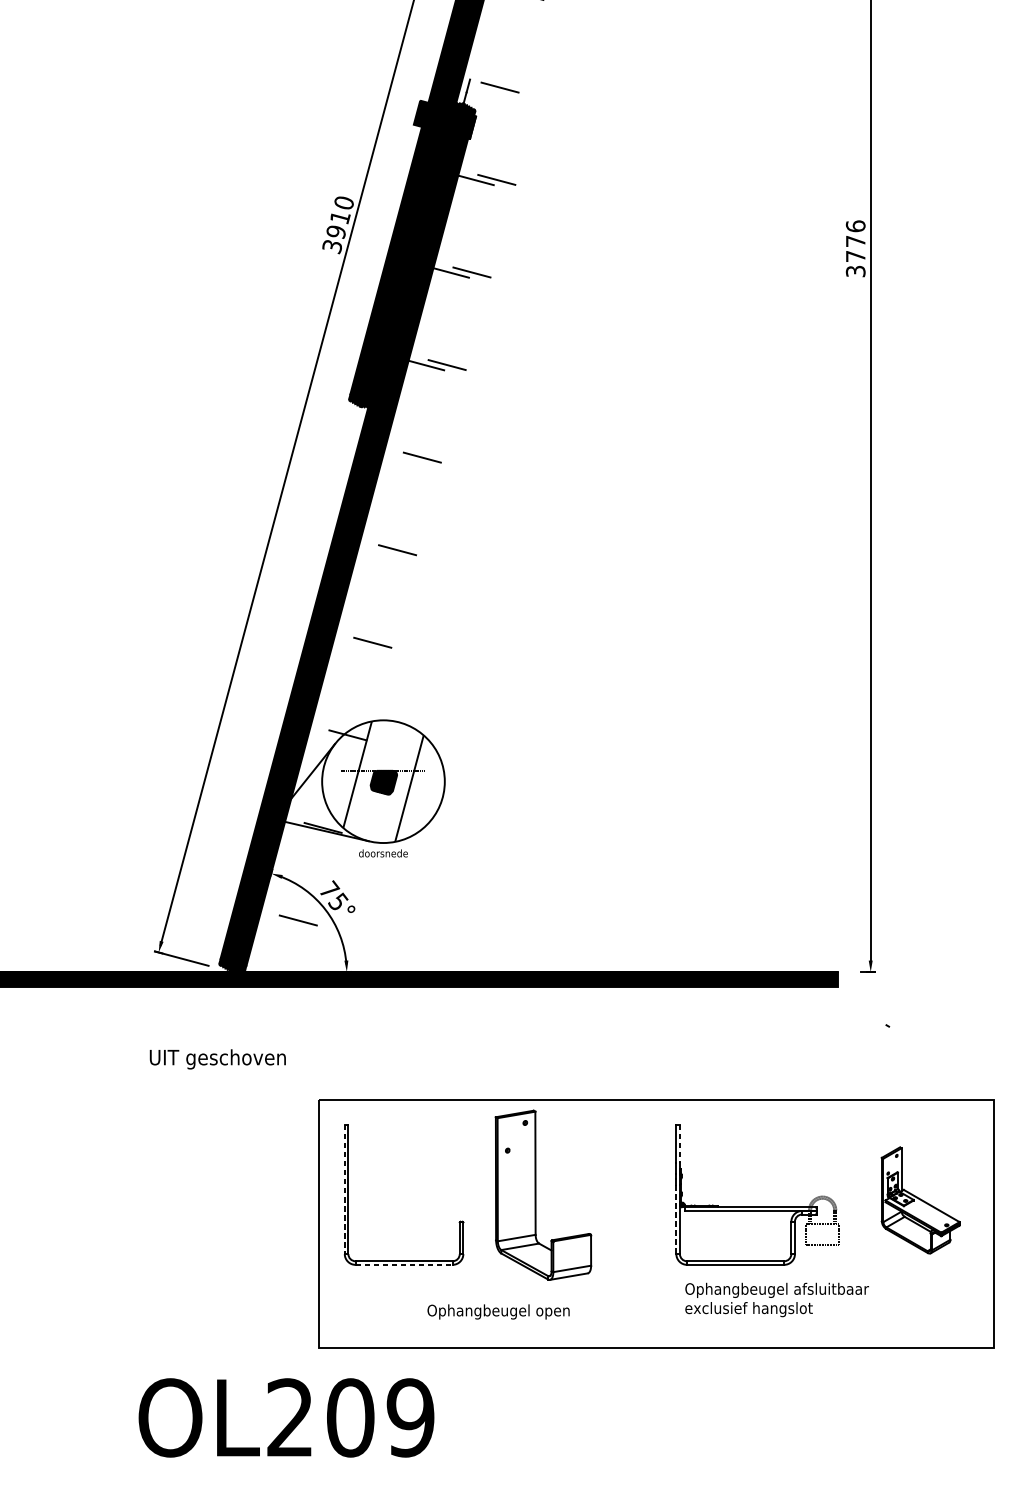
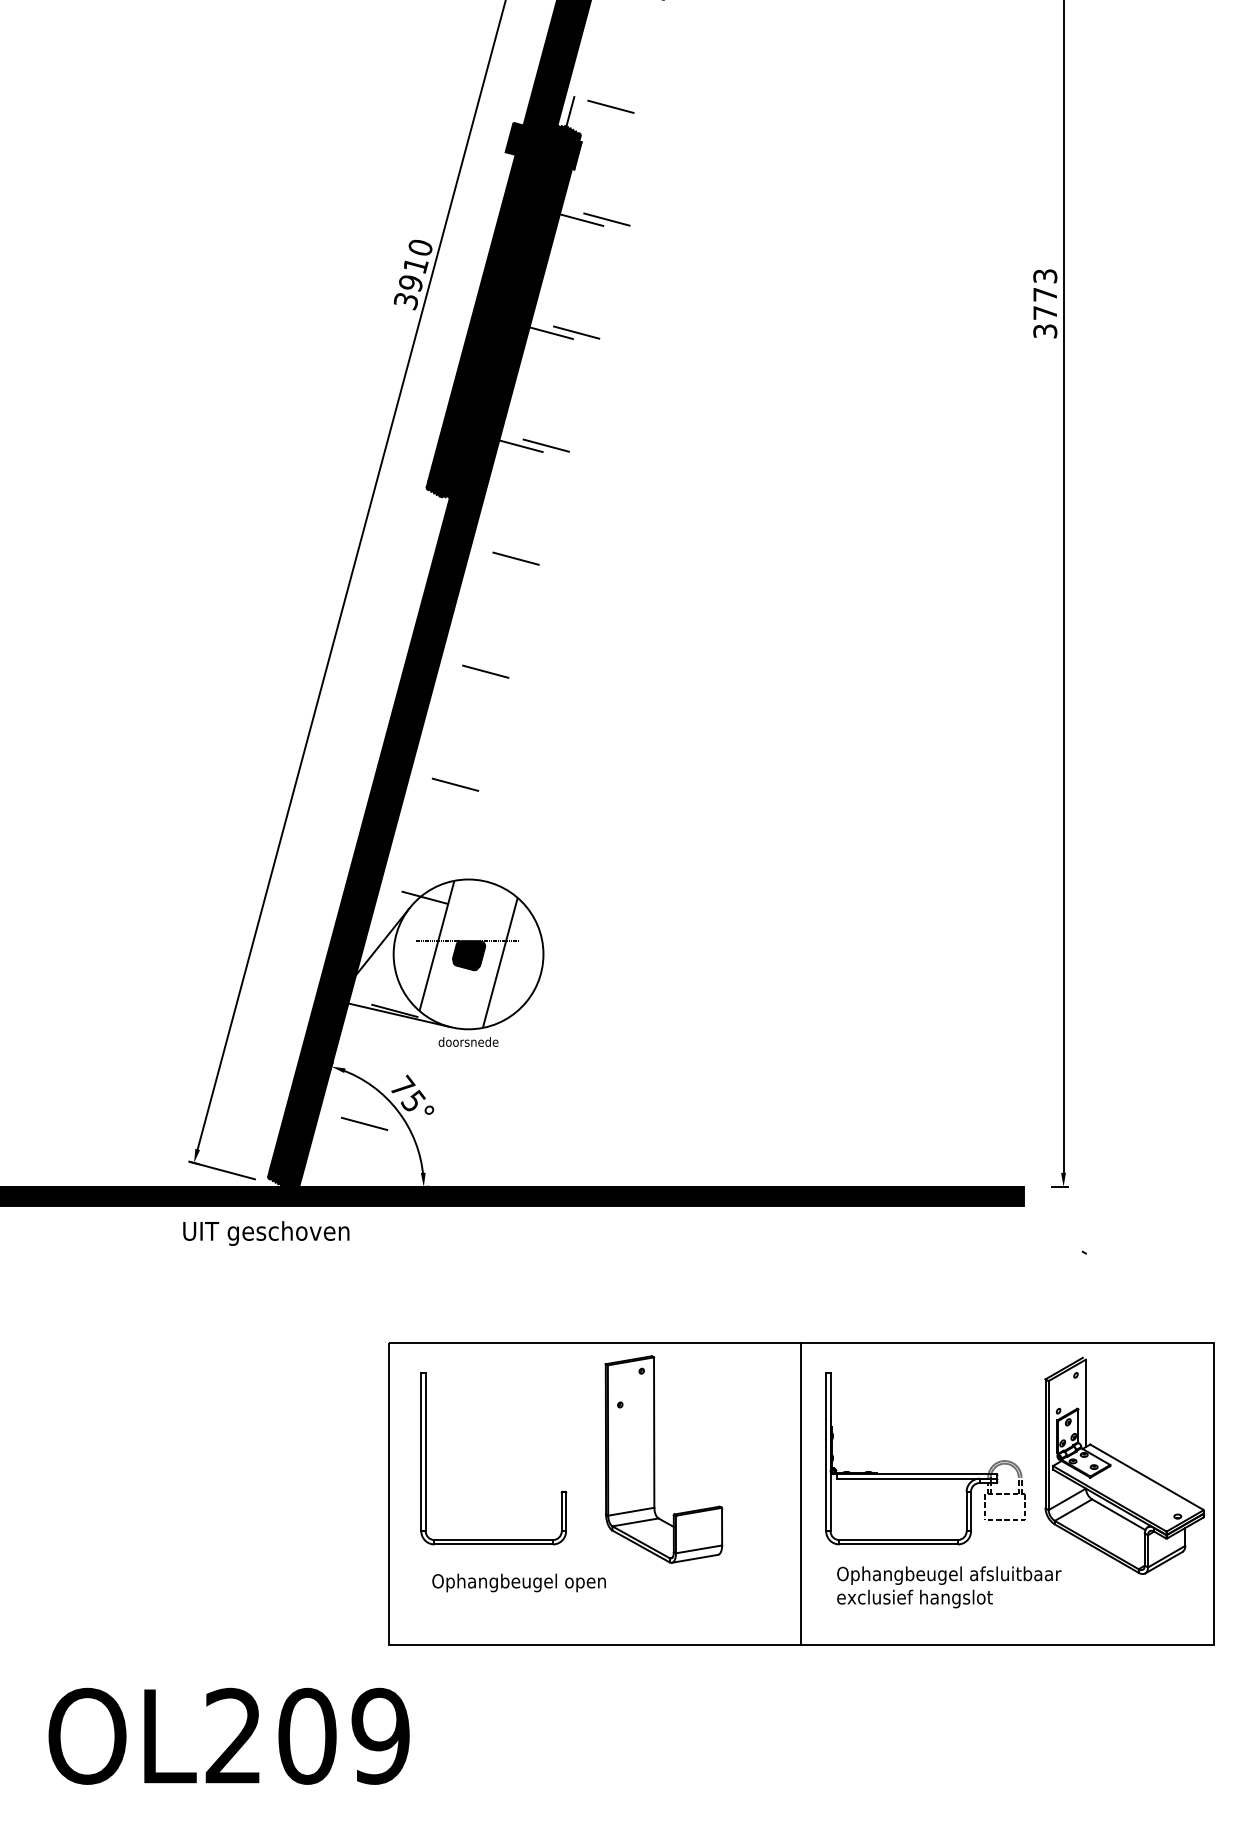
text: (855, 226) -> (1045, 276), 3776 -> 3773
text: (218, 1059) -> (266, 1233), moved
line: (679, 1143) -> (830, 1396), dashed -> solid
line: (344, 1189) -> (421, 1452), dashed -> solid
part: (920, 1200) -> (1124, 1465), size x1.67
line: (676, 1219) -> (826, 1489), dashed -> solid
line: (656, 1223) -> (801, 1494), added
line: (404, 1264) -> (494, 1544), dashed -> solid
text: (498, 1311) -> (518, 1582), moved
text: (285, 1417) -> (228, 1735), moved

